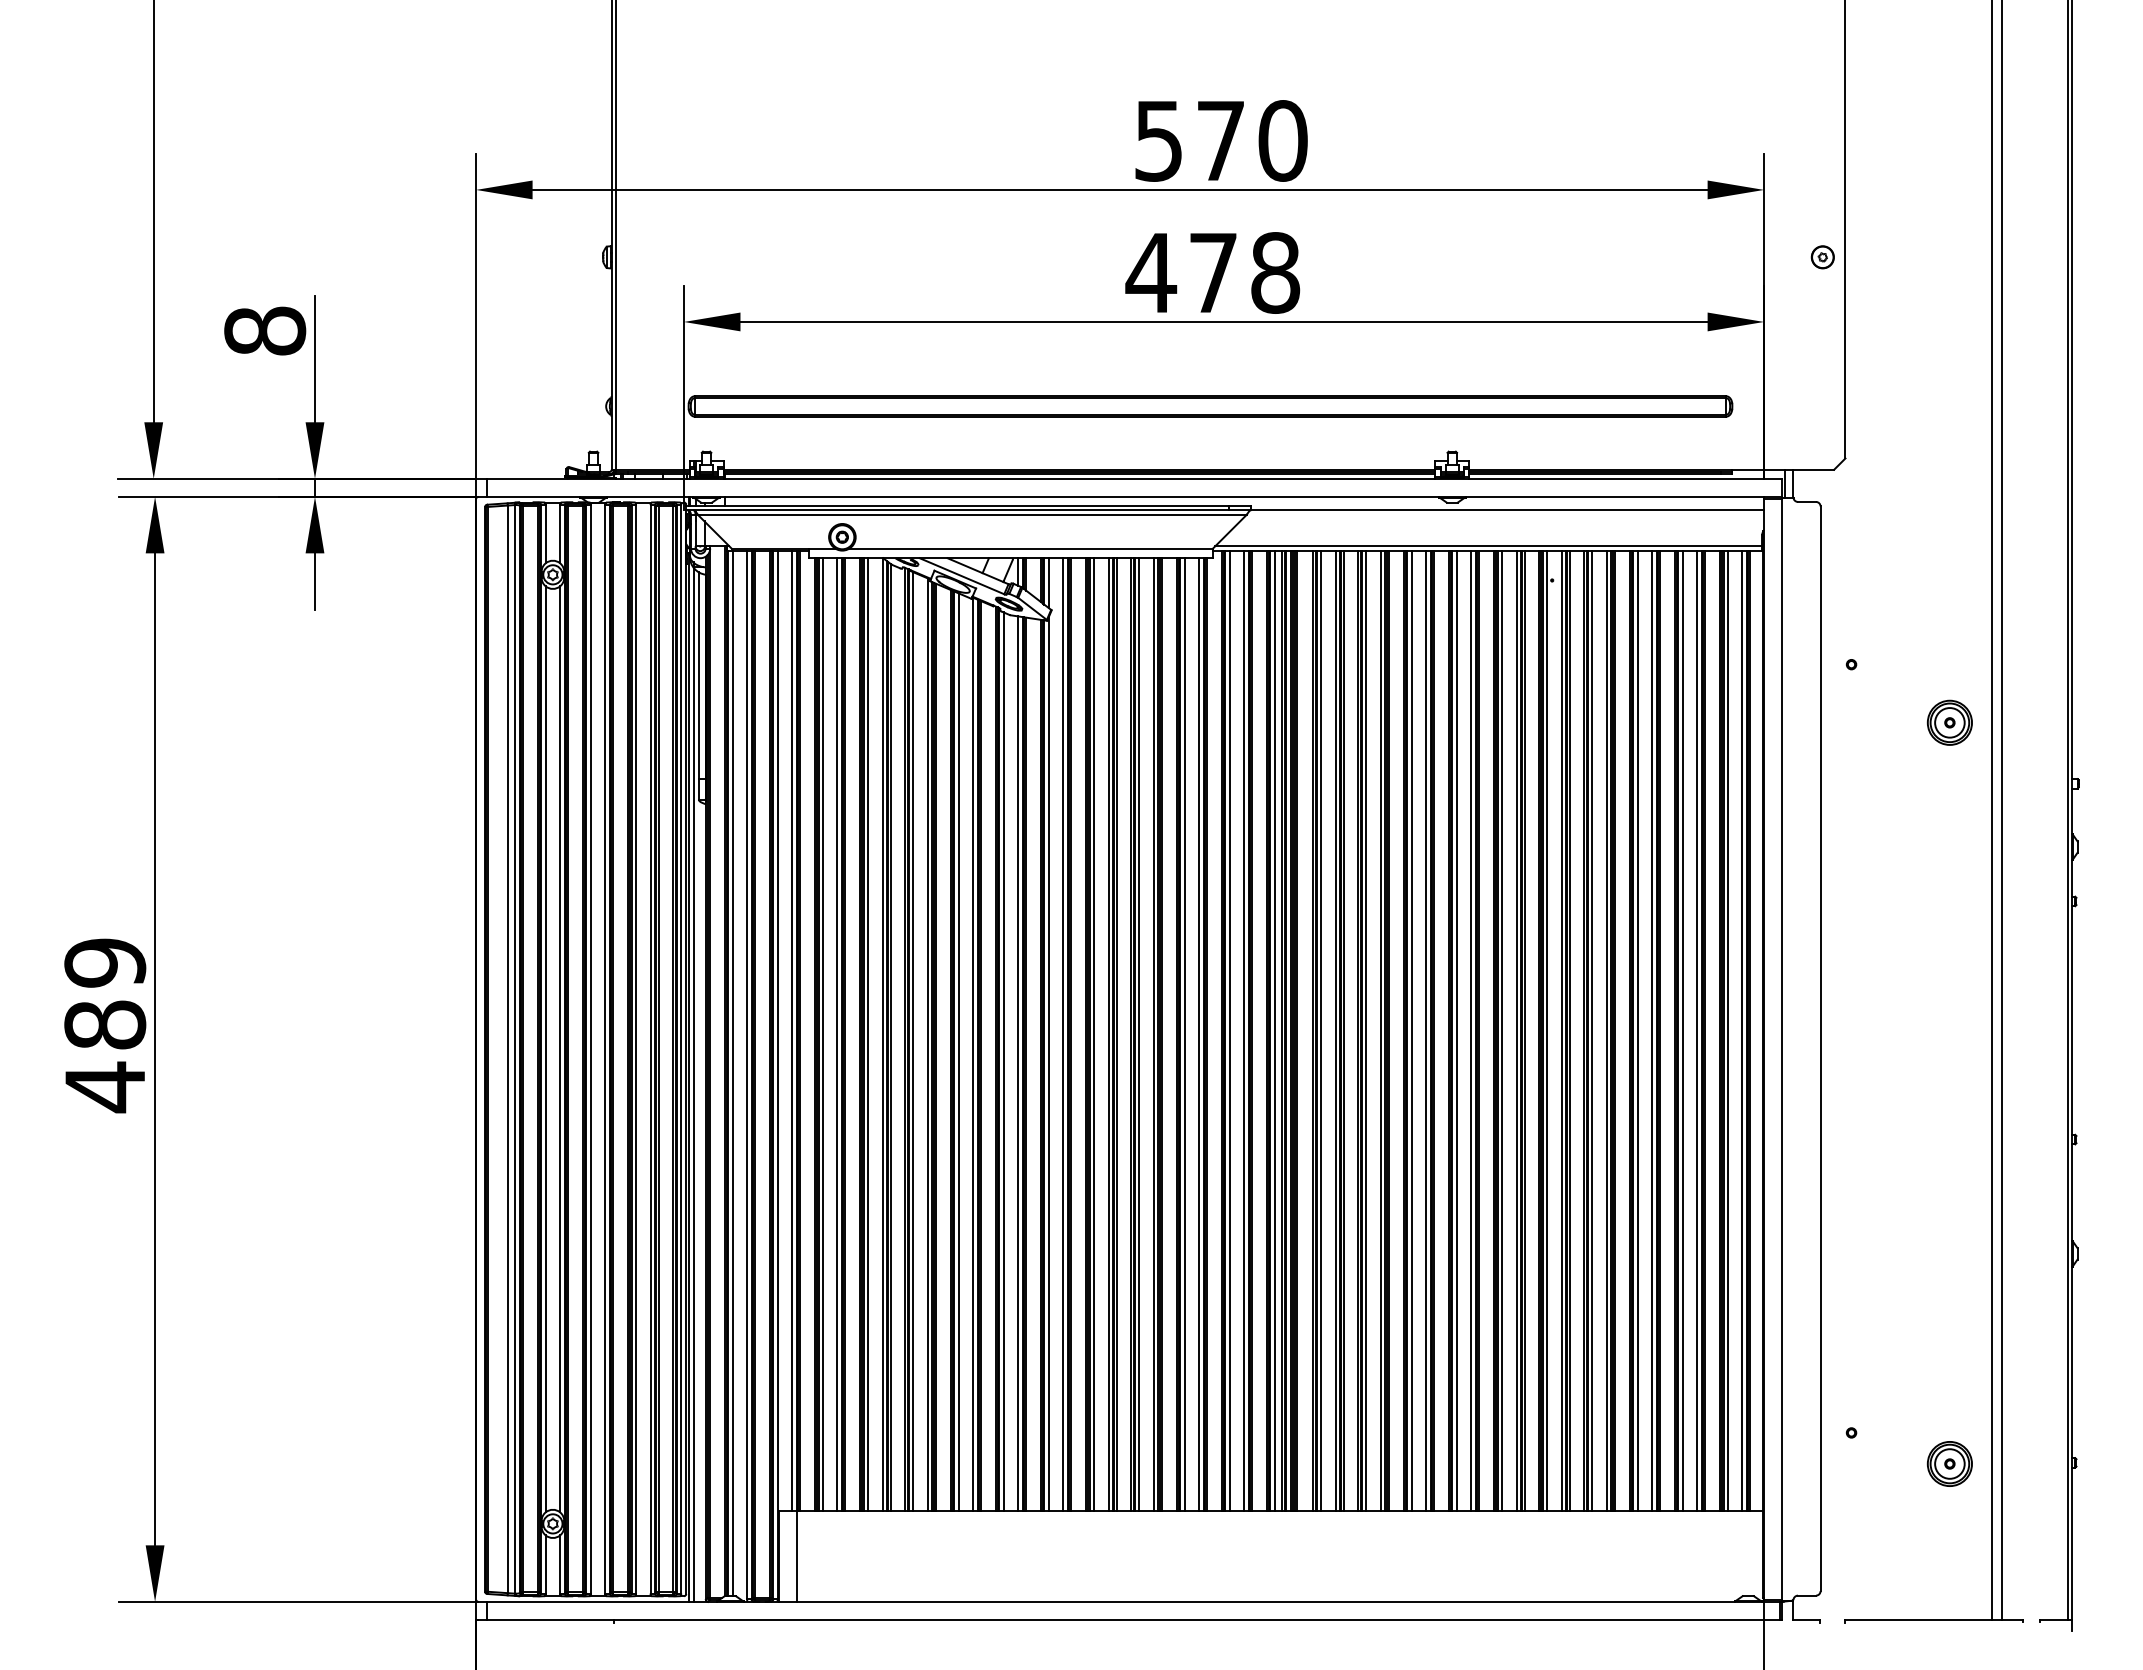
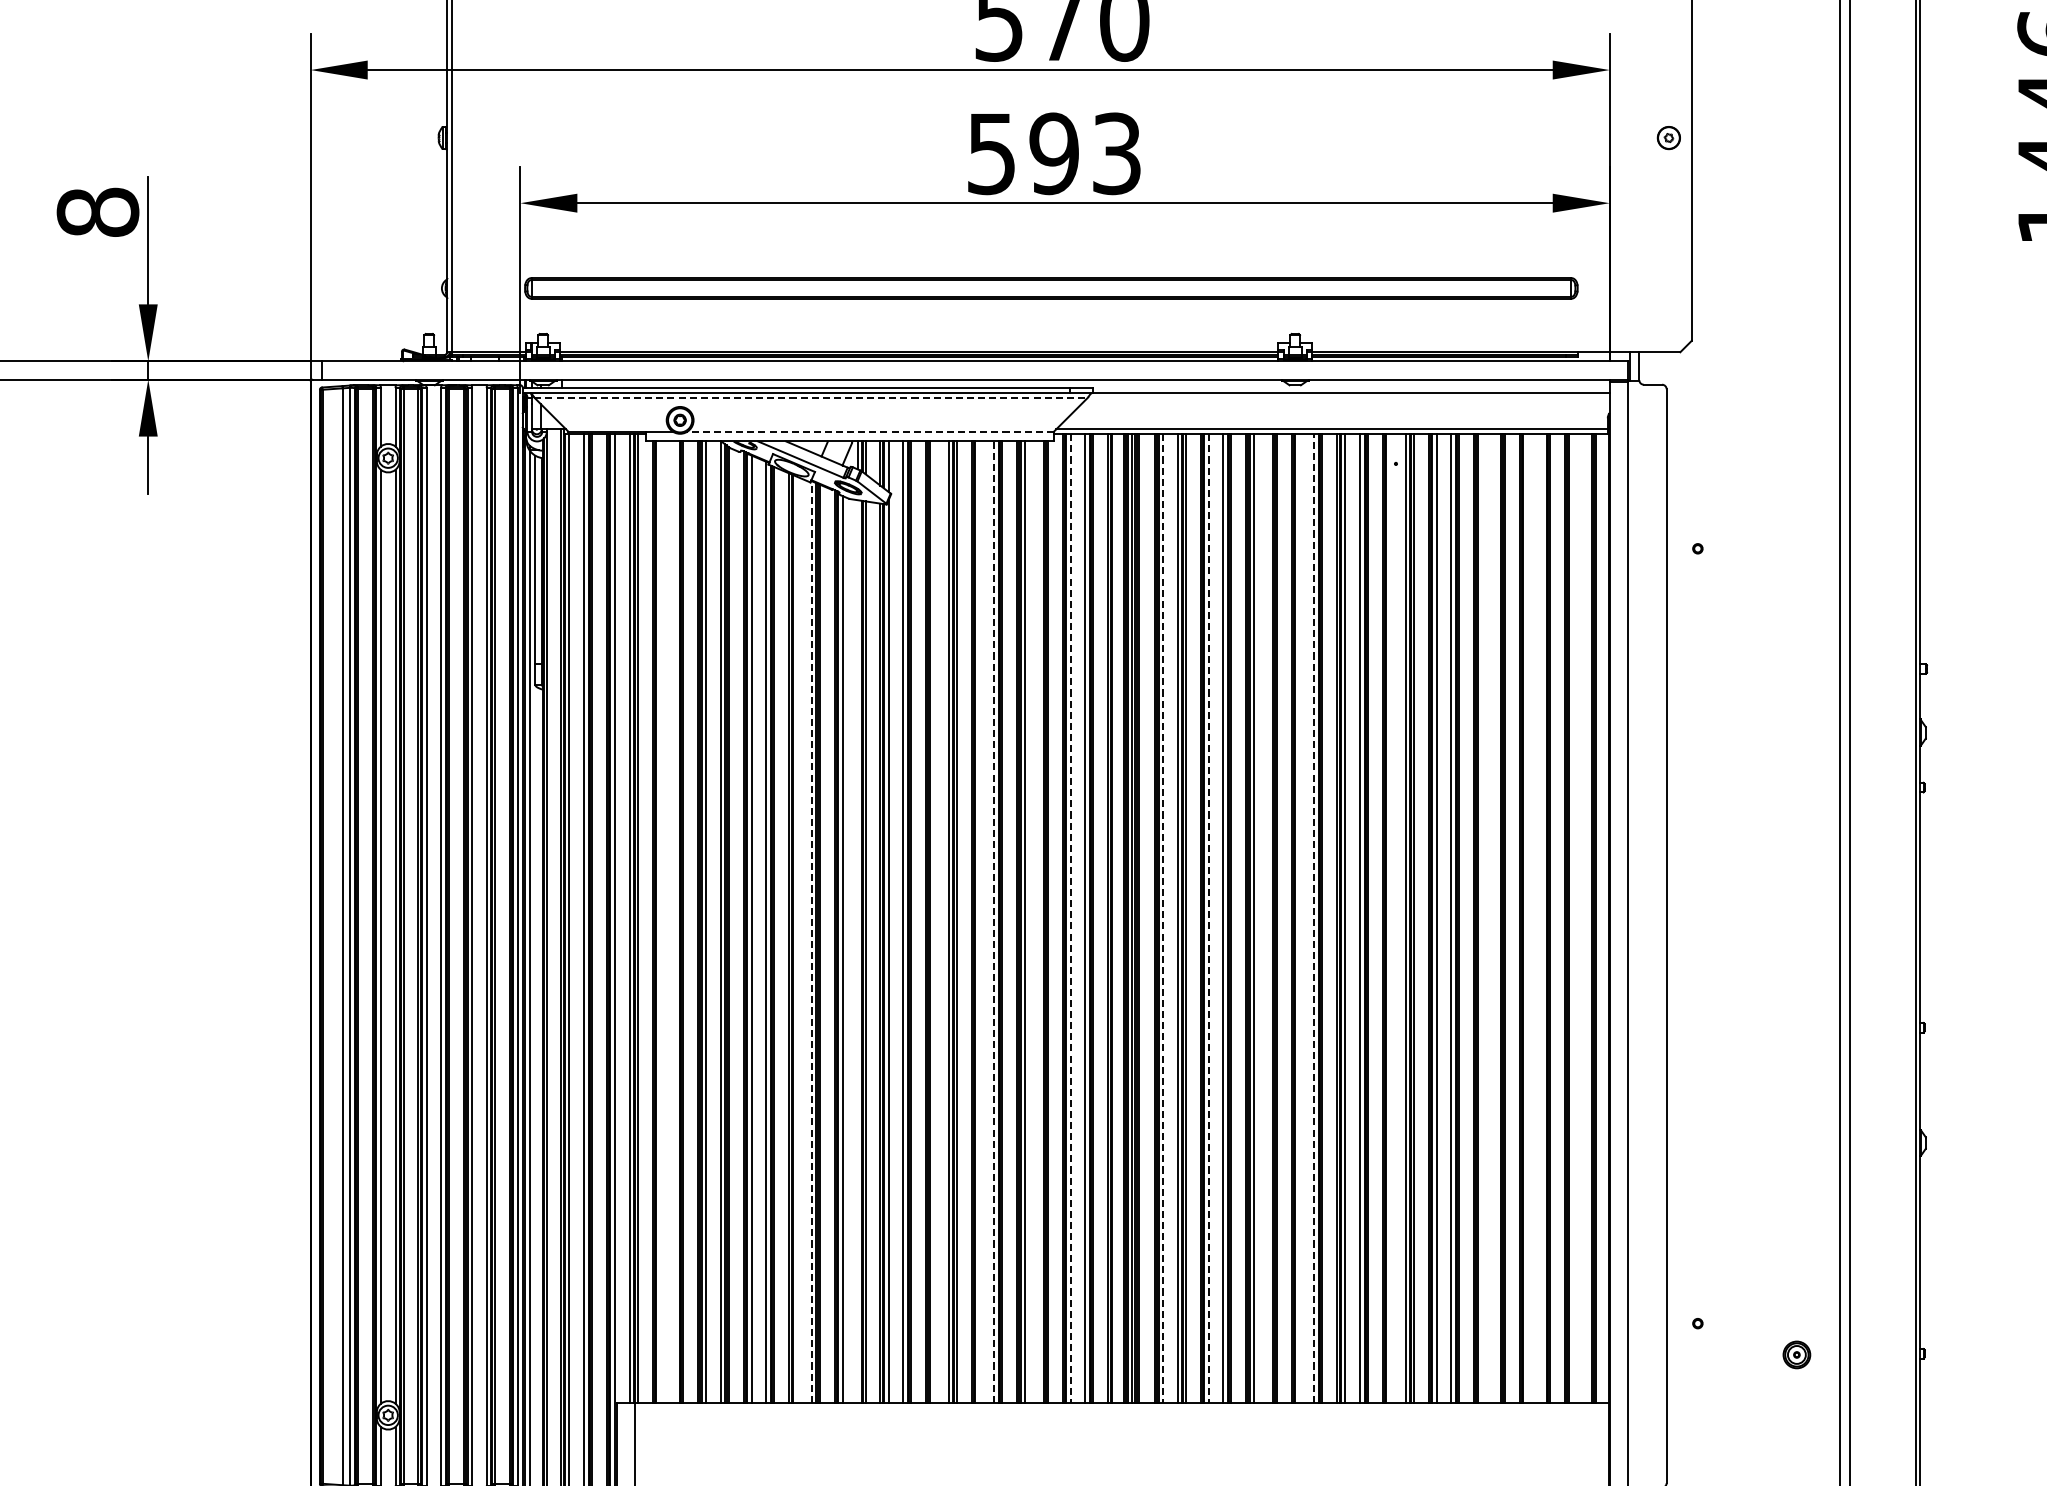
text: (1212, 272) -> (1053, 153), 478 -> 593
line: (972, 514) -> (811, 397), solid -> dashed
line: (1031, 548) -> (870, 431), solid -> dashed
part: (1949, 722) -> (1796, 607), removed
line: (1471, 1030) -> (1314, 917), solid -> dashed
line: (1229, 1031) -> (1070, 918), solid -> dashed
line: (1274, 1031) -> (1115, 918), removed
line: (1321, 1031) -> (1163, 918), solid -> dashed
line: (1366, 1031) -> (1208, 918), solid -> dashed
line: (1426, 1031) -> (1269, 918), removed
line: (1456, 1031) -> (1299, 918), removed
line: (1547, 1031) -> (1391, 918), removed
line: (1637, 1031) -> (1482, 918), removed
line: (1652, 1031) -> (1497, 918), removed
line: (1682, 1031) -> (1527, 918), removed
line: (1697, 1031) -> (1542, 918), removed
line: (1728, 1031) -> (1573, 918), removed
line: (1742, 1031) -> (1587, 918), removed
line: (823, 1034) -> (661, 921), removed
line: (837, 1034) -> (675, 921), removed
line: (1094, 1034) -> (934, 921), removed
line: (1139, 1034) -> (979, 921), removed
line: (1153, 1034) -> (993, 921), solid -> dashed
line: (1199, 1034) -> (1040, 921), removed
line: (958, 1052) -> (797, 939), removed
line: (973, 1054) -> (812, 941), solid -> dashed
line: (1018, 1063) -> (857, 951), removed
part: (1949, 1463) -> (1796, 1354), size x0.6

